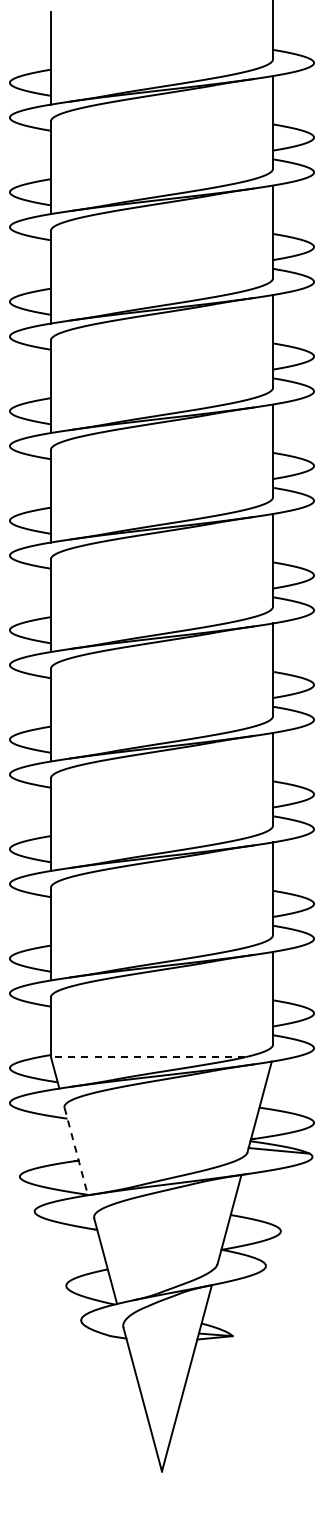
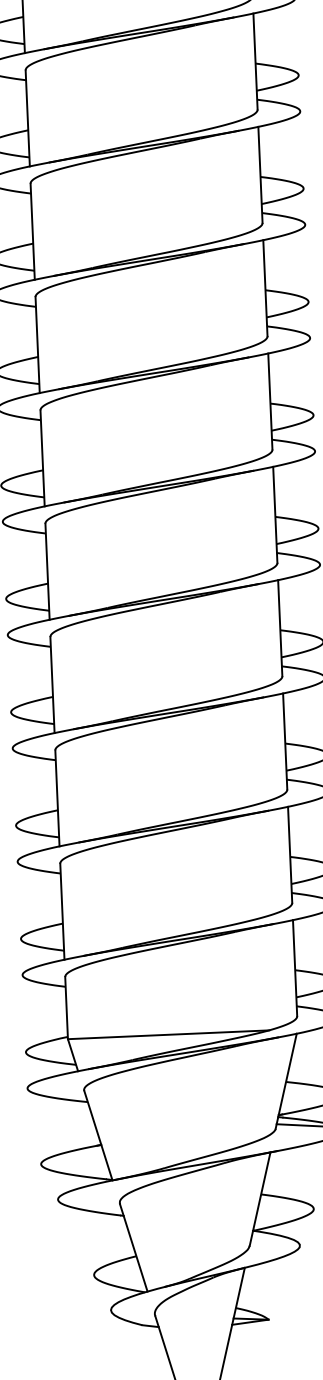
line: (147, 1057) -> (167, 1035), dashed -> solid
line: (76, 1152) -> (98, 1136), dashed -> solid

